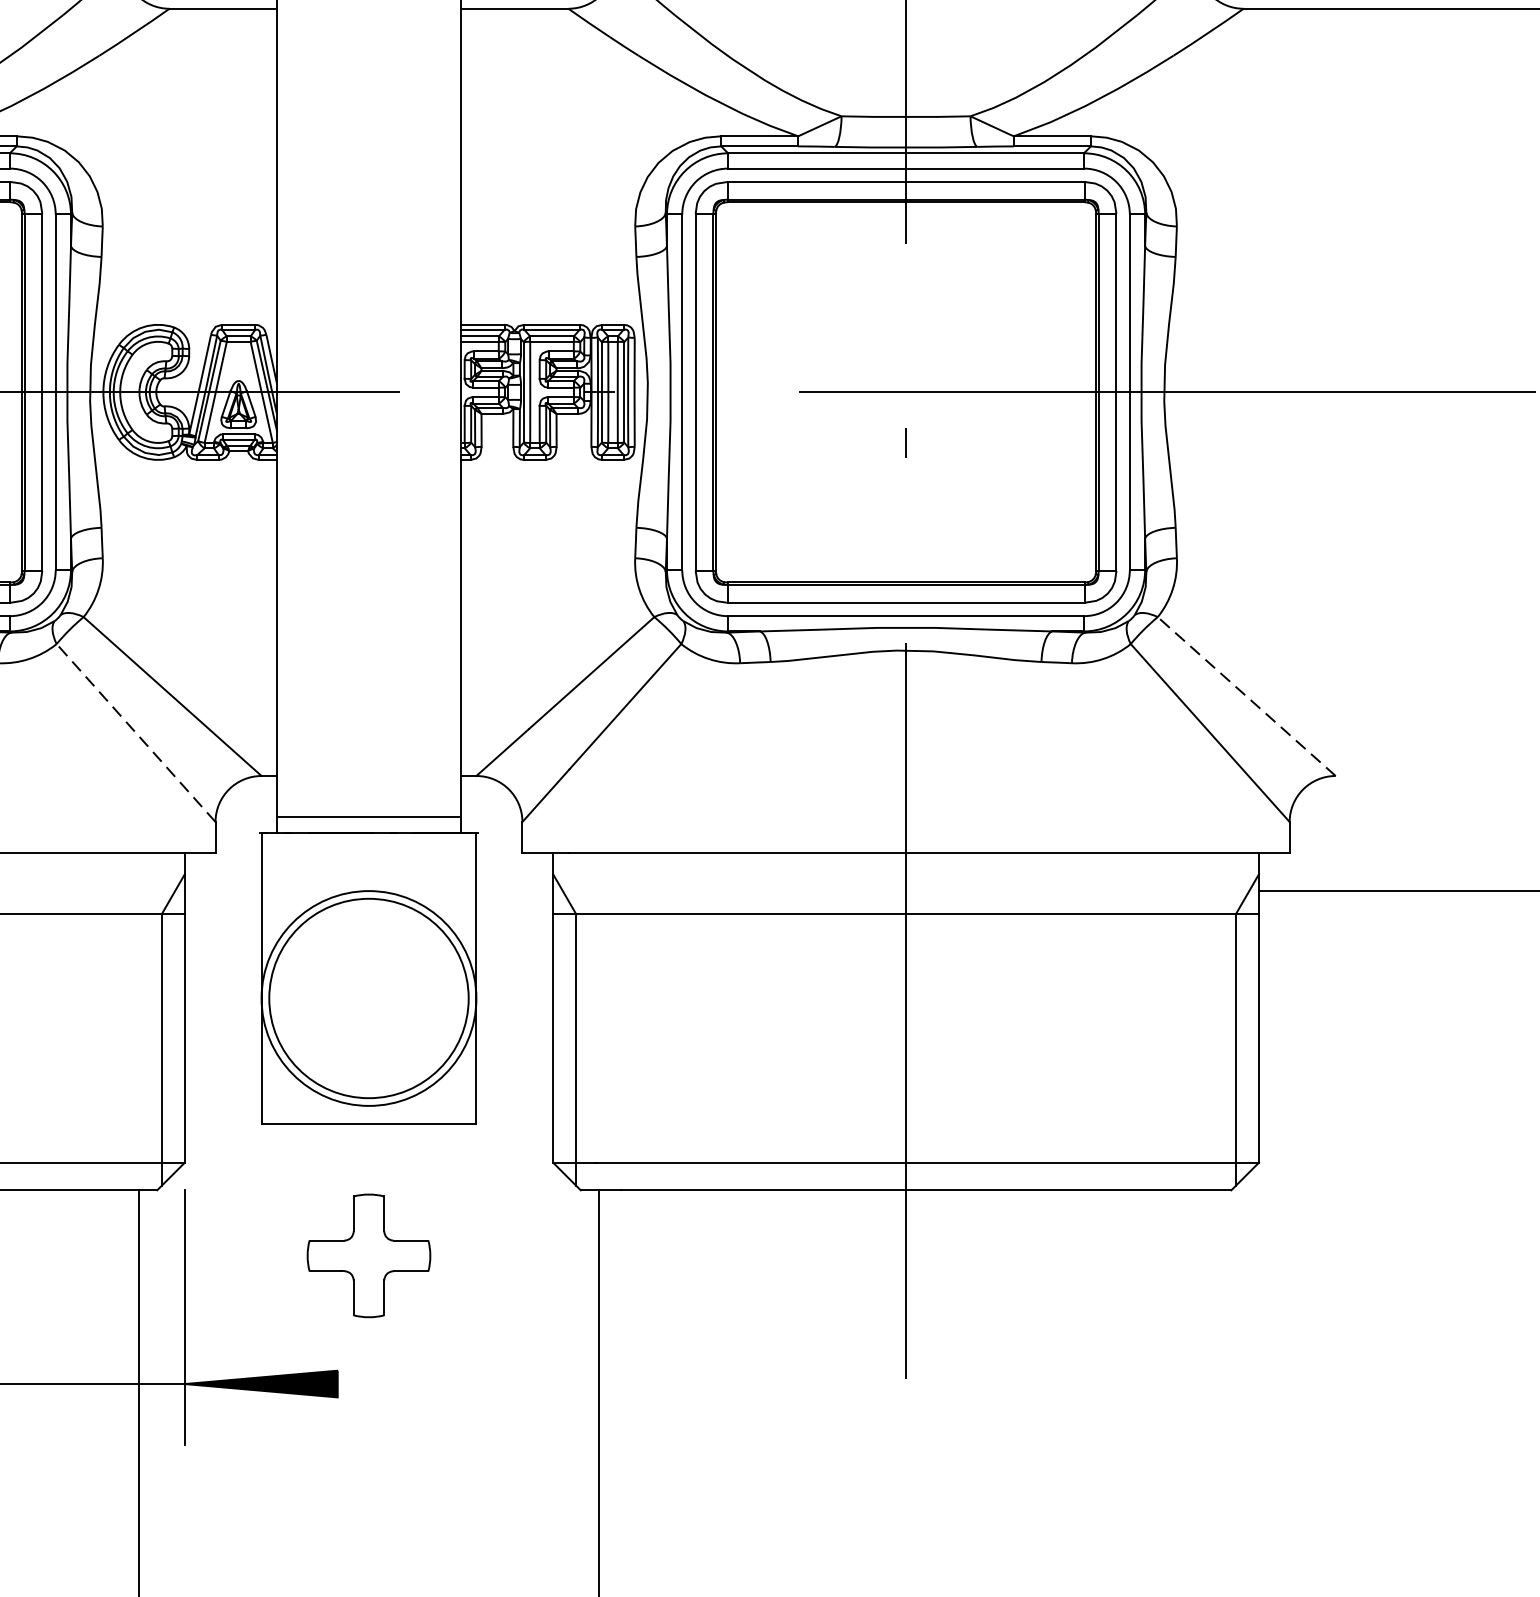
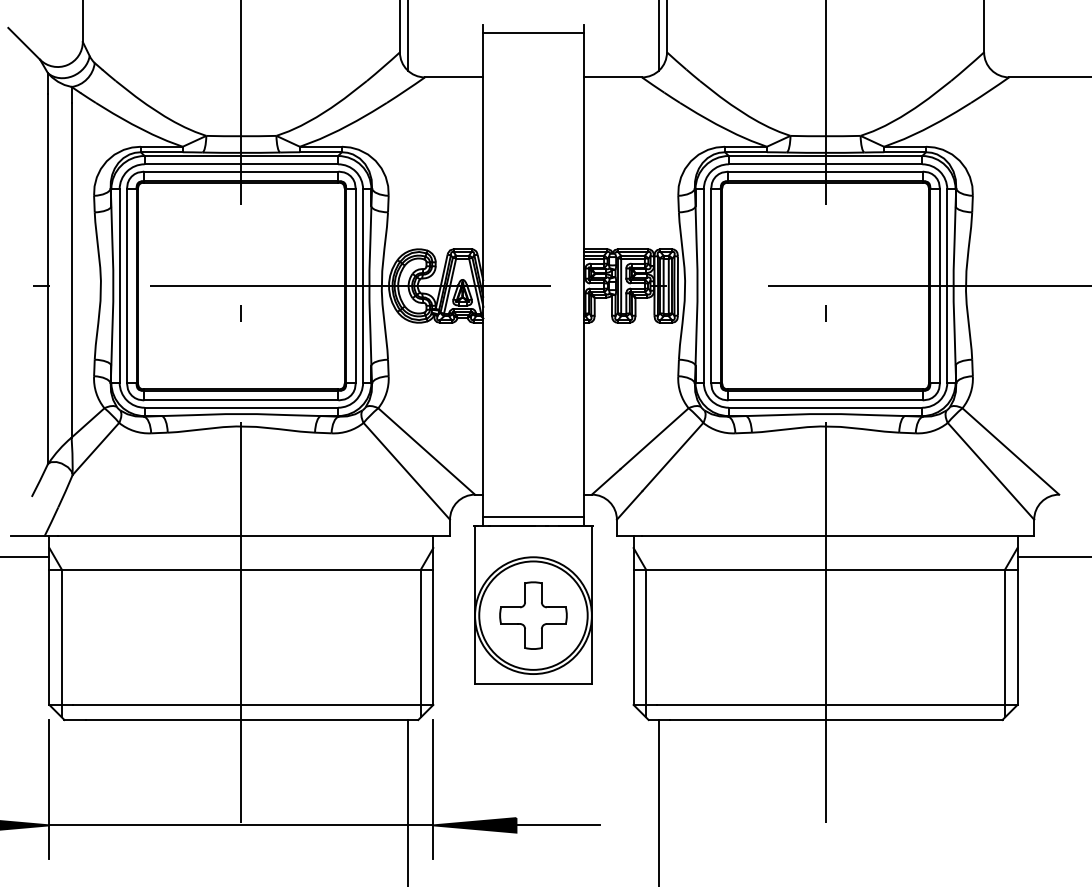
line: (1246, 696) -> (1010, 451), dashed -> solid
line: (135, 733) -> (406, 471), dashed -> solid
part: (369, 1255) -> (533, 615), moved
line: (415, 1384) -> (558, 825), added

